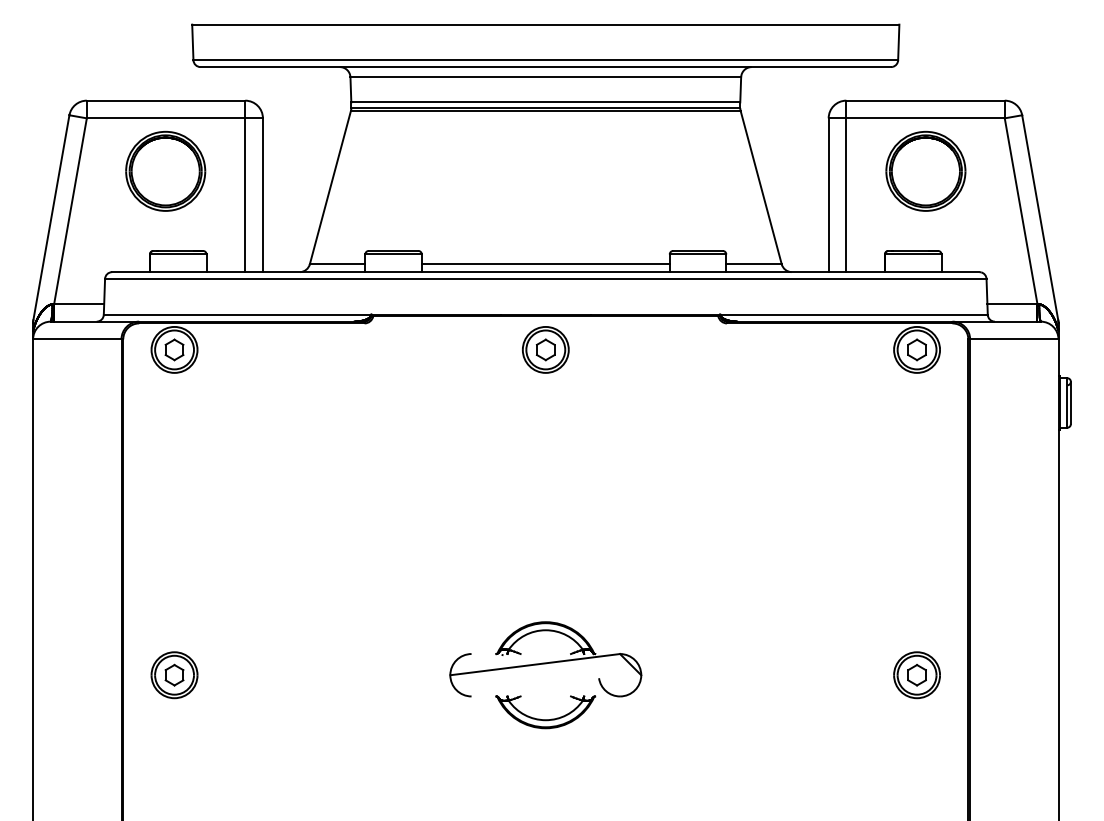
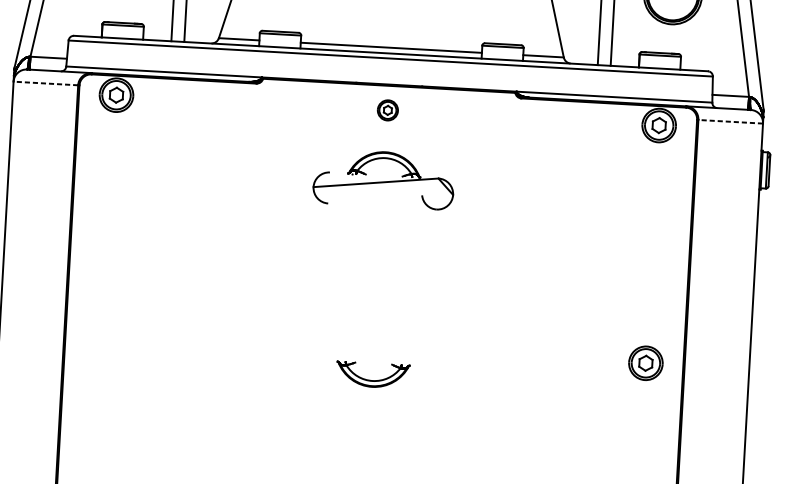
line: (76, 339) -> (45, 83), solid -> dashed
line: (1013, 339) -> (730, 121), solid -> dashed
part: (545, 349) -> (387, 110), size x0.6
part: (545, 659) -> (383, 179), moved
part: (174, 675) -> (103, 333), removed

